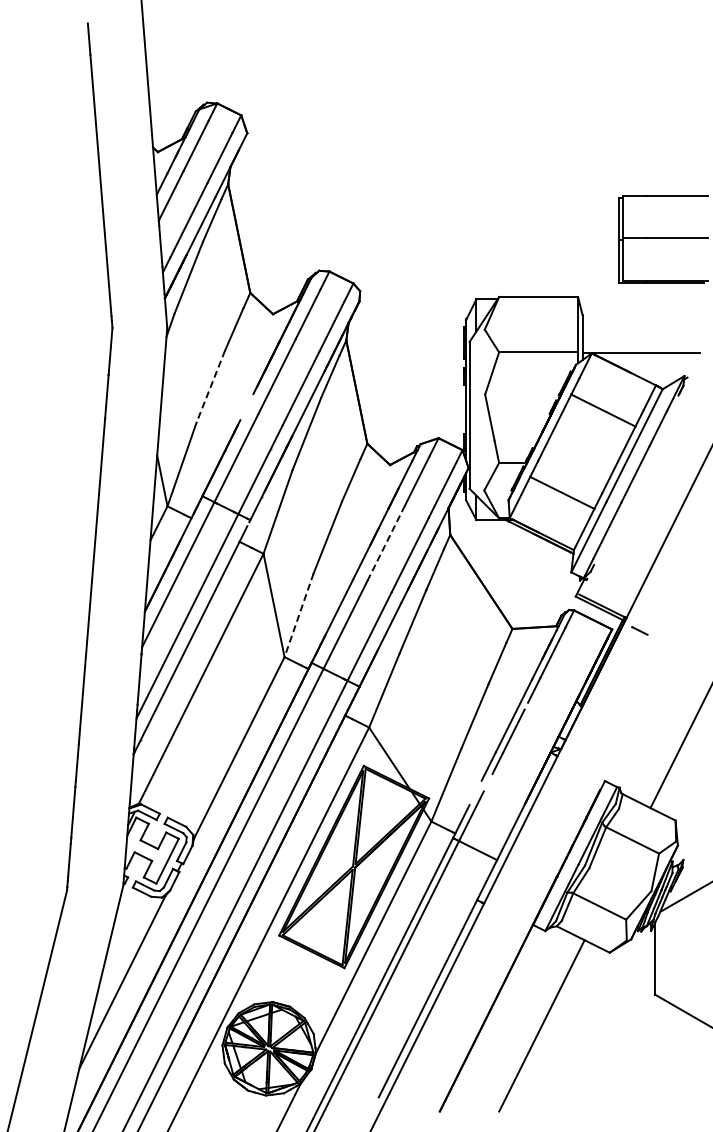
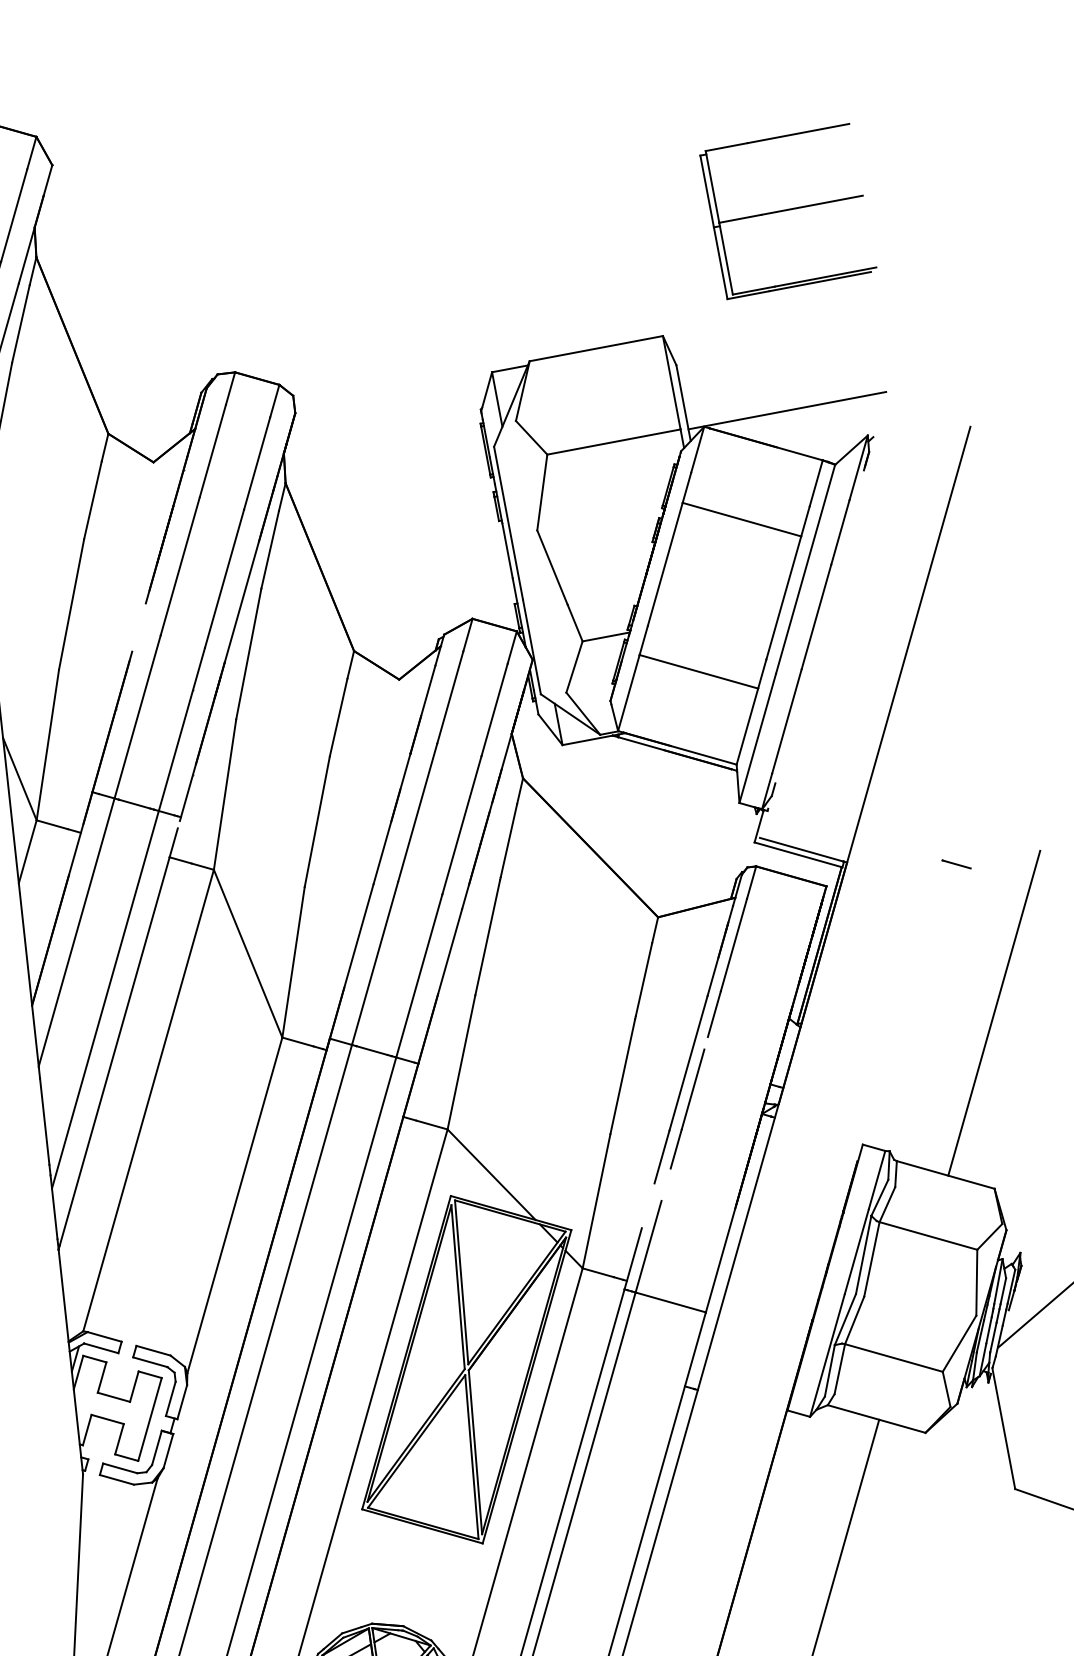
line: (210, 386) -> (70, 604), dashed -> solid
line: (386, 543) -> (418, 813), dashed -> solid
line: (298, 615) -> (292, 962), dashed -> solid
line: (639, 630) -> (955, 863), moved

